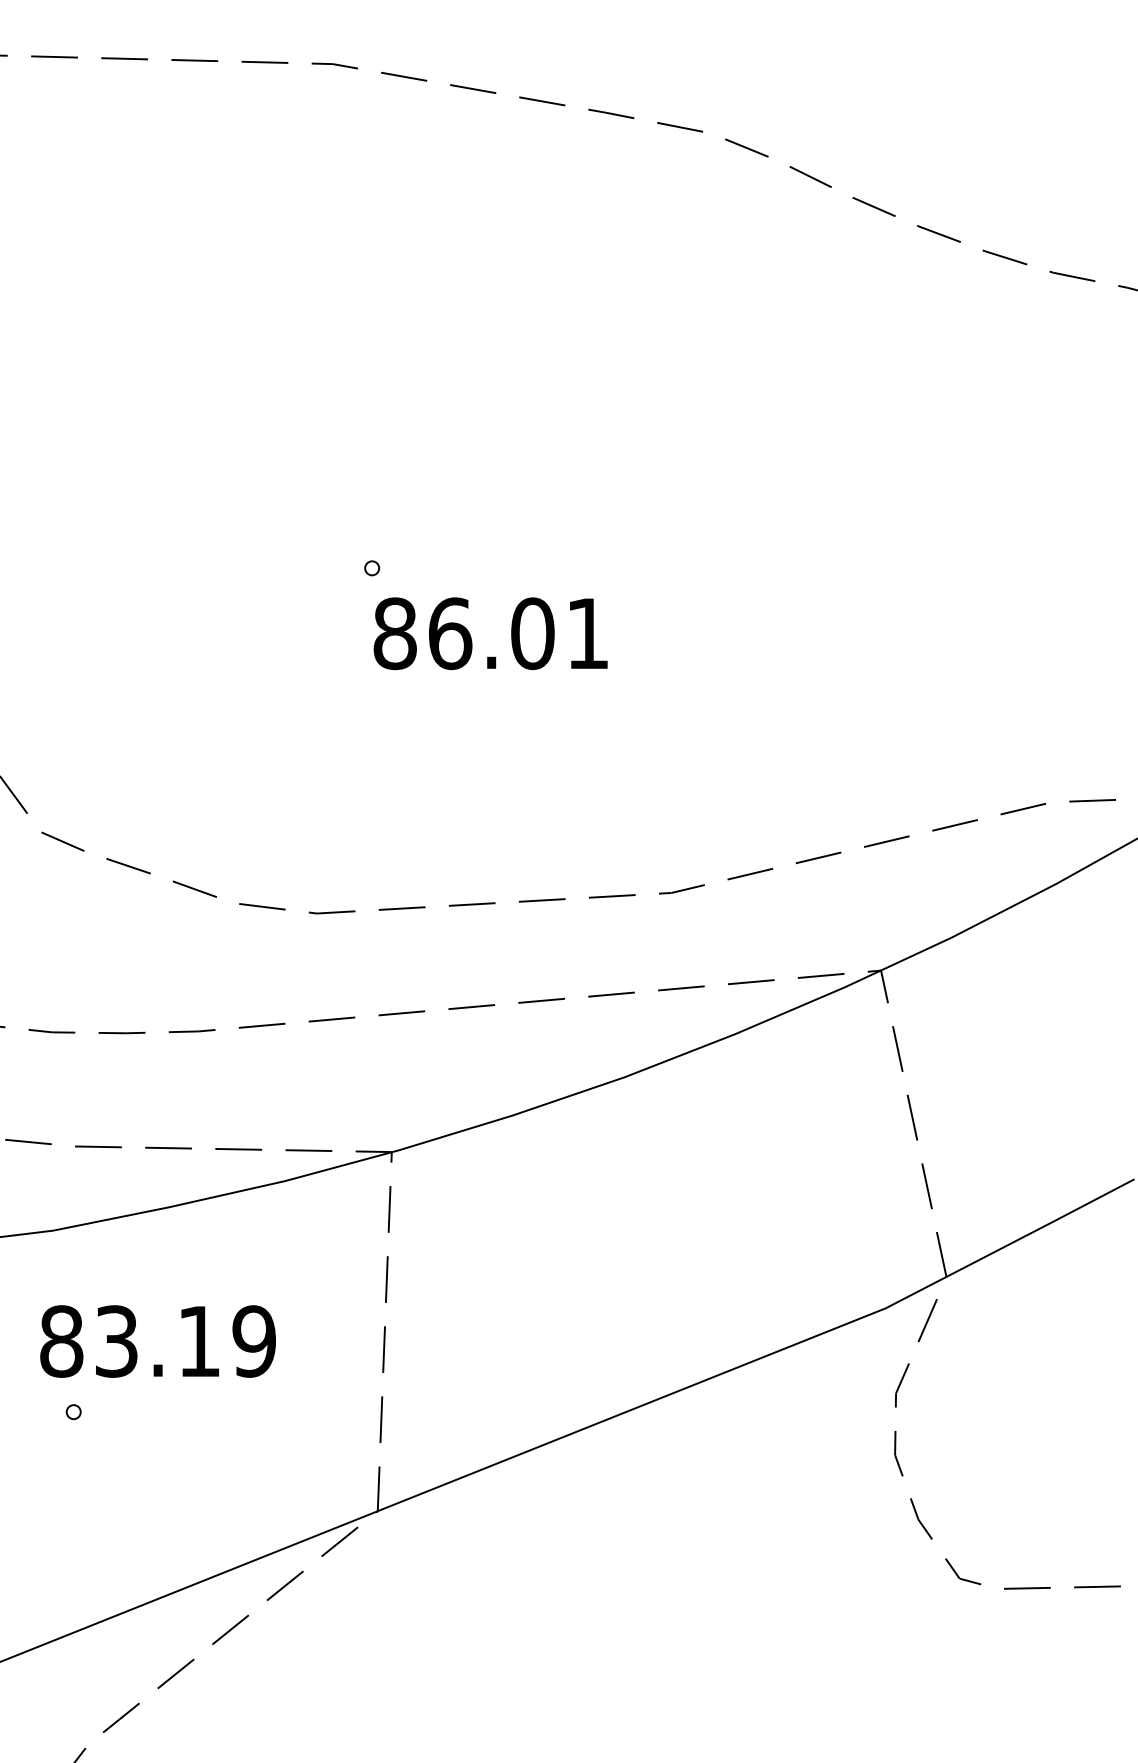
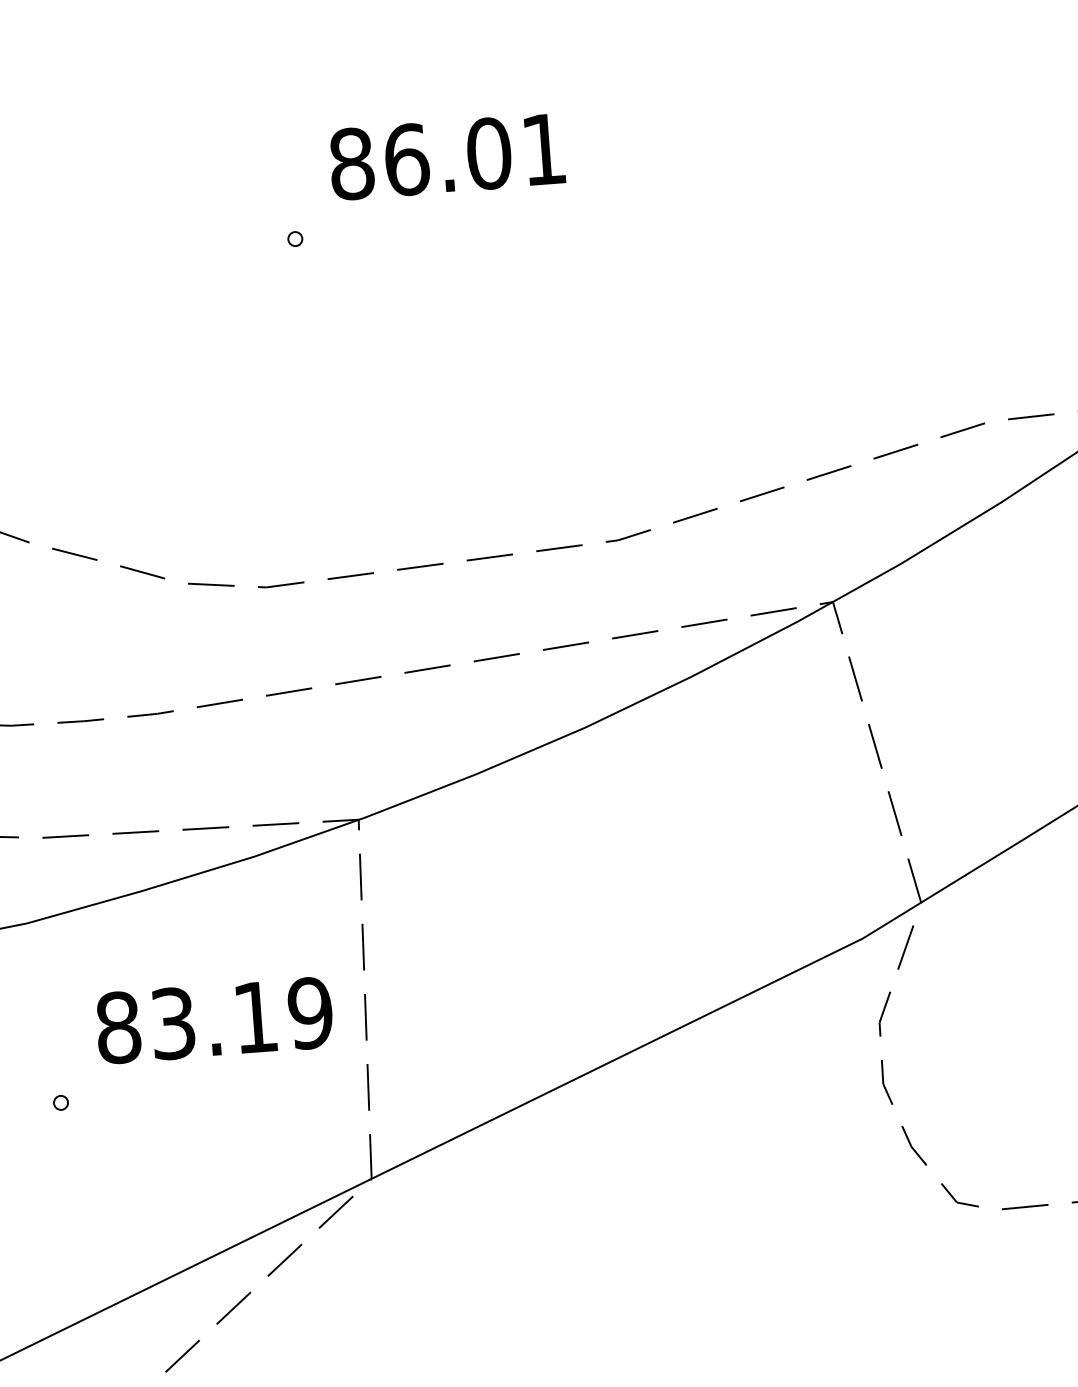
text: (490, 633) -> (446, 156), moved
text: (157, 1341) -> (214, 1020), moved

